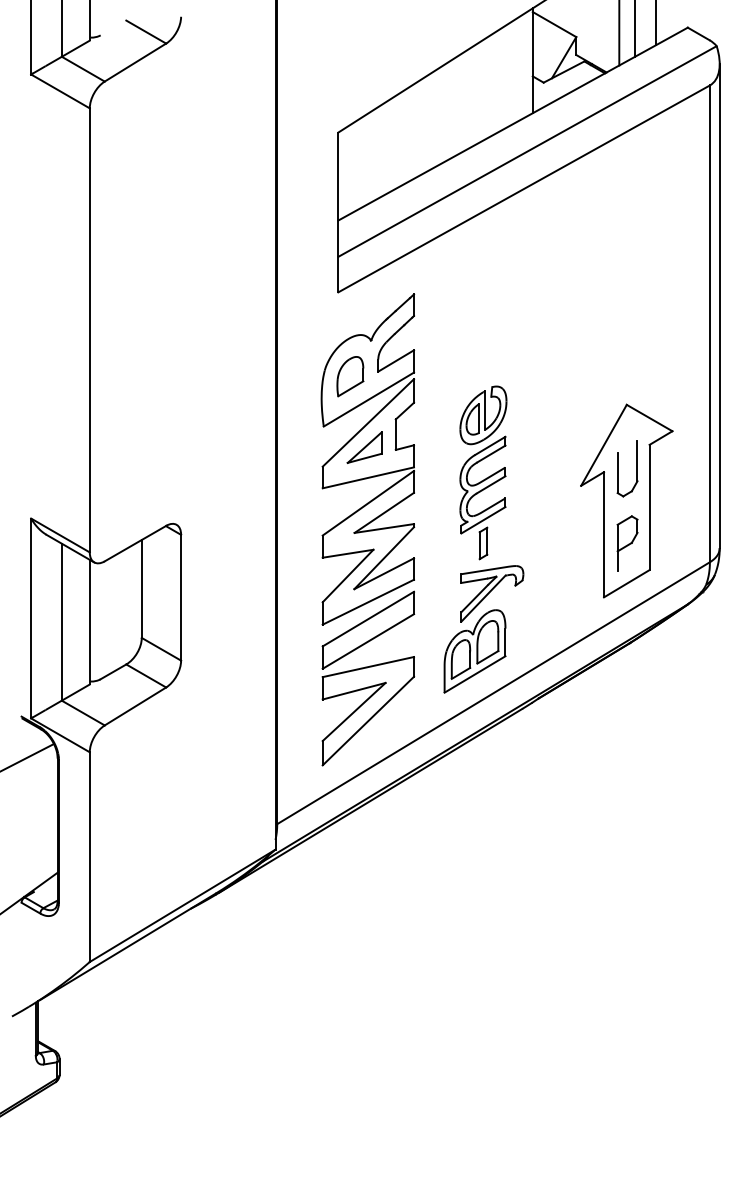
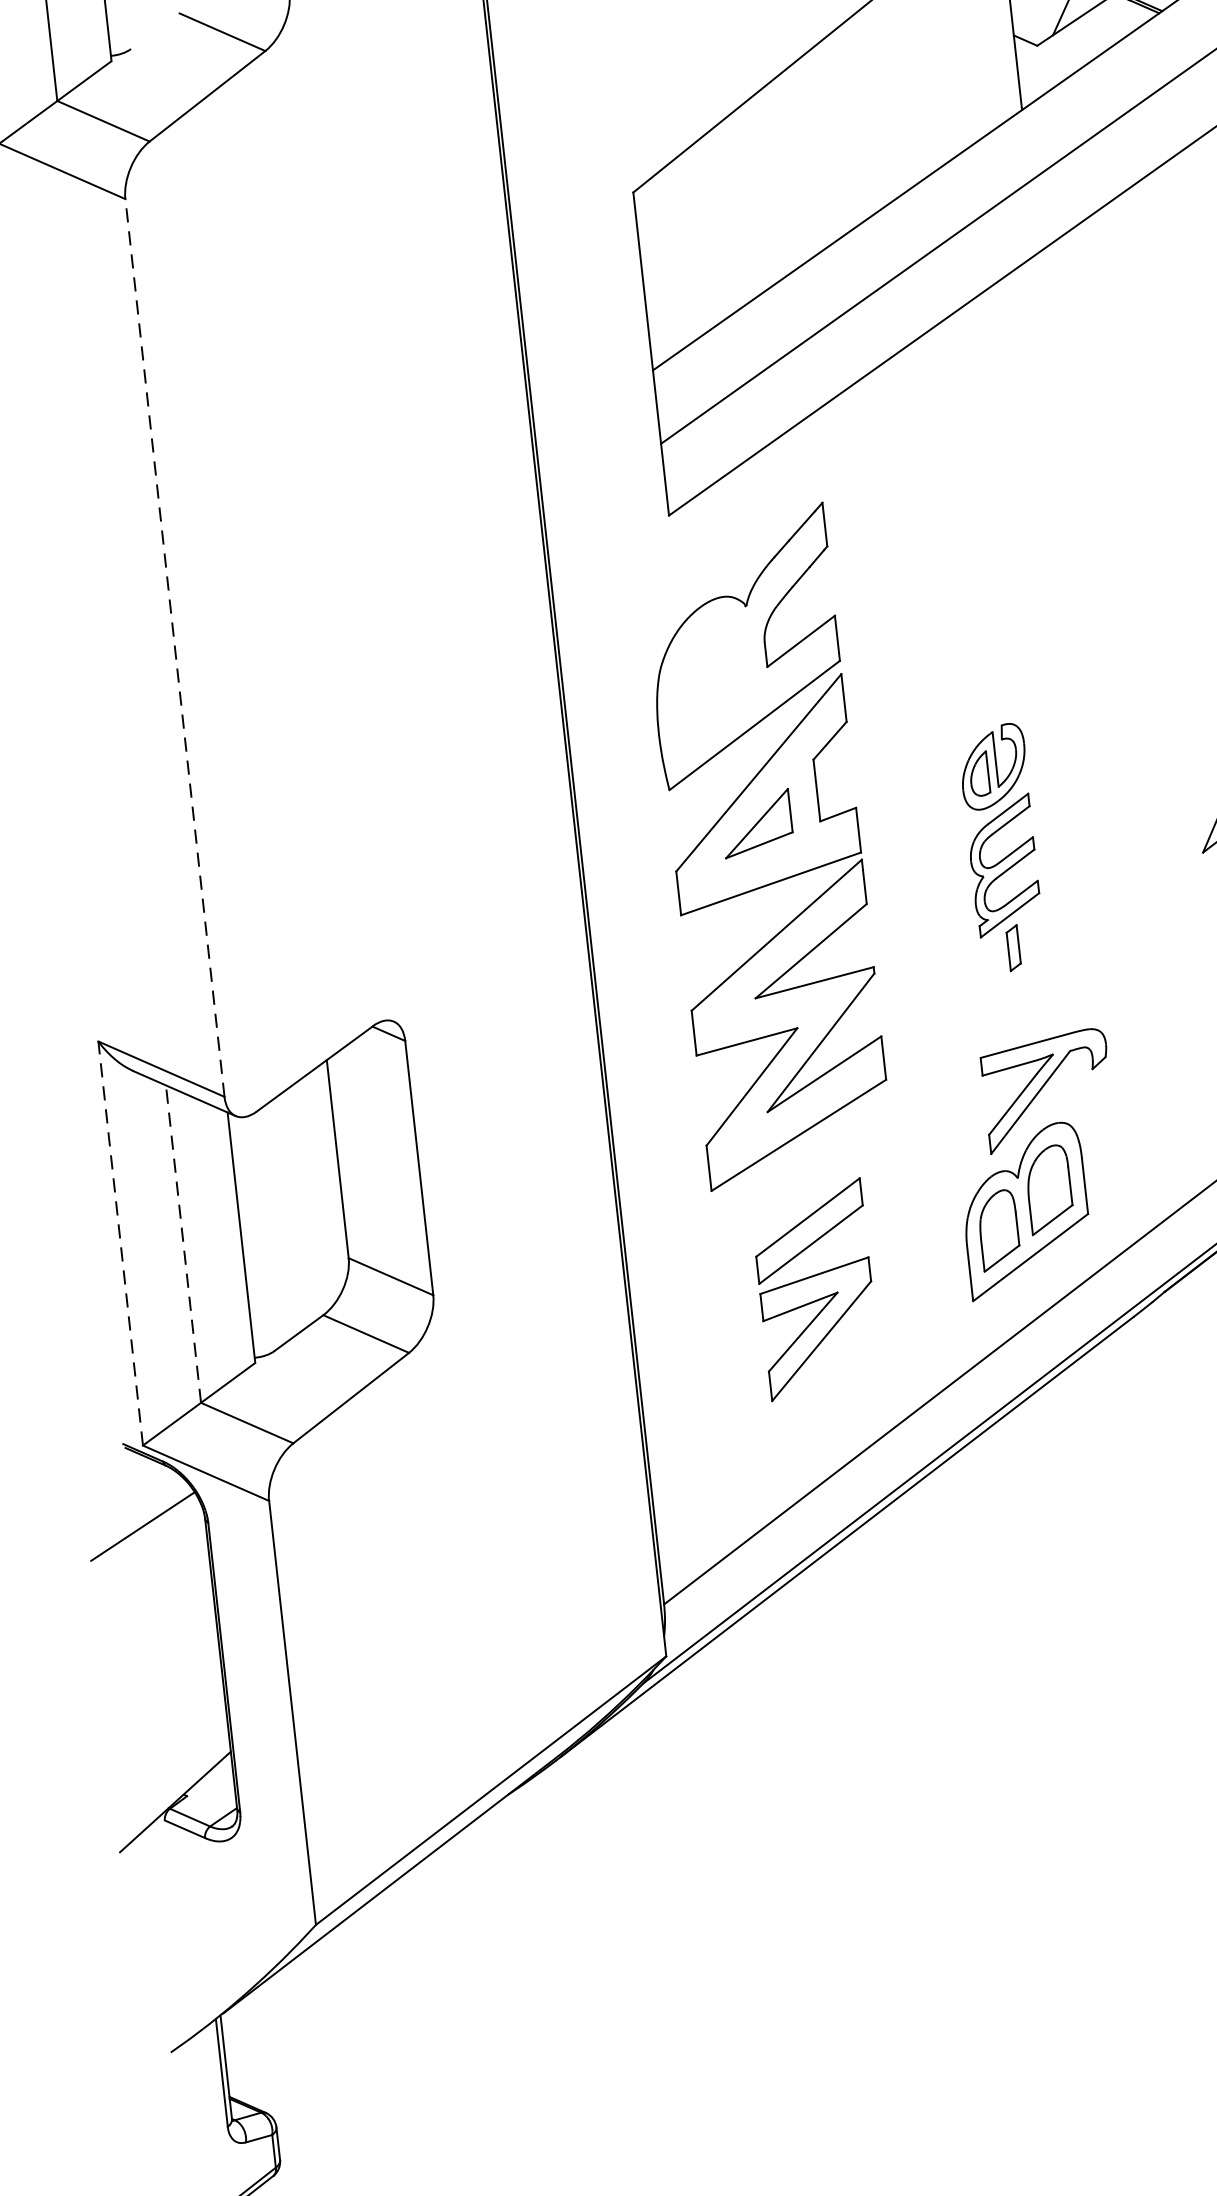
line: (89, 329) -> (174, 646), solid -> dashed
part: (350, 376) -> (712, 682), removed
part: (483, 472) -> (1002, 847), size x0.7
line: (31, 618) -> (121, 1243), solid -> dashed
line: (61, 622) -> (182, 1244), solid -> dashed
part: (368, 678) -> (816, 1289), size x0.6

